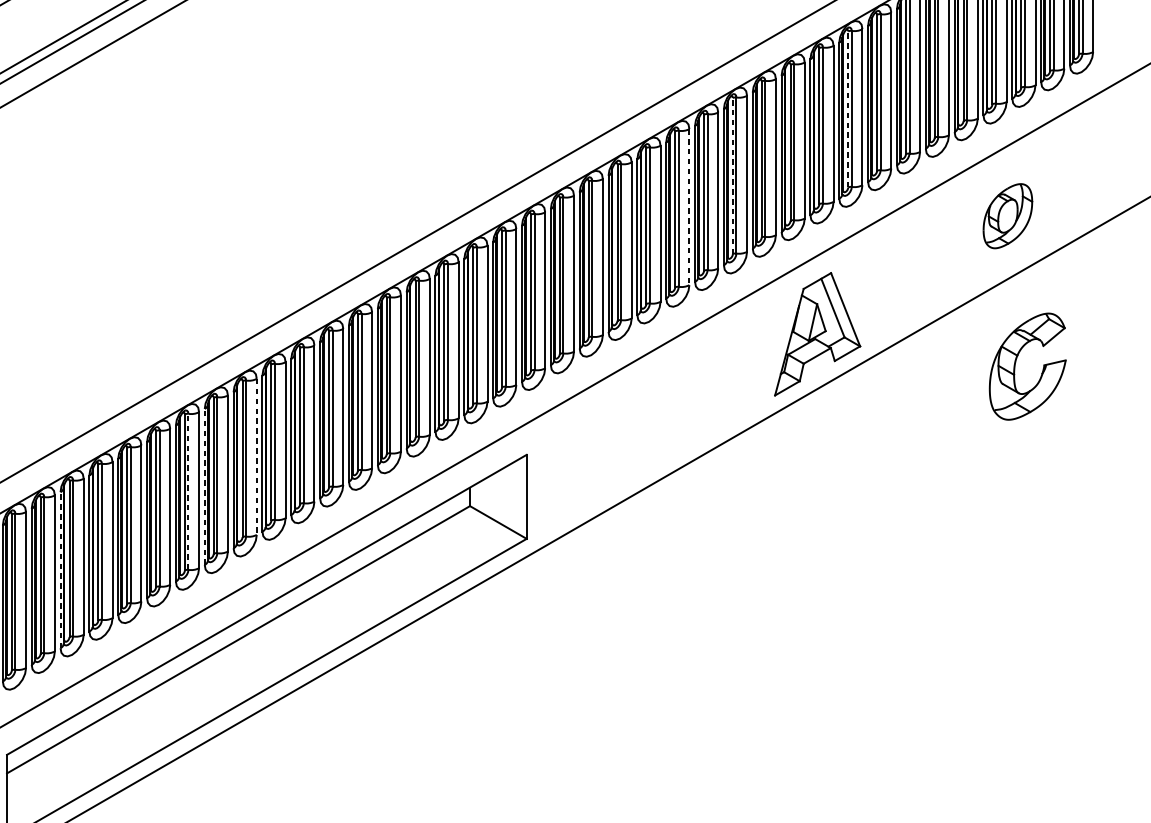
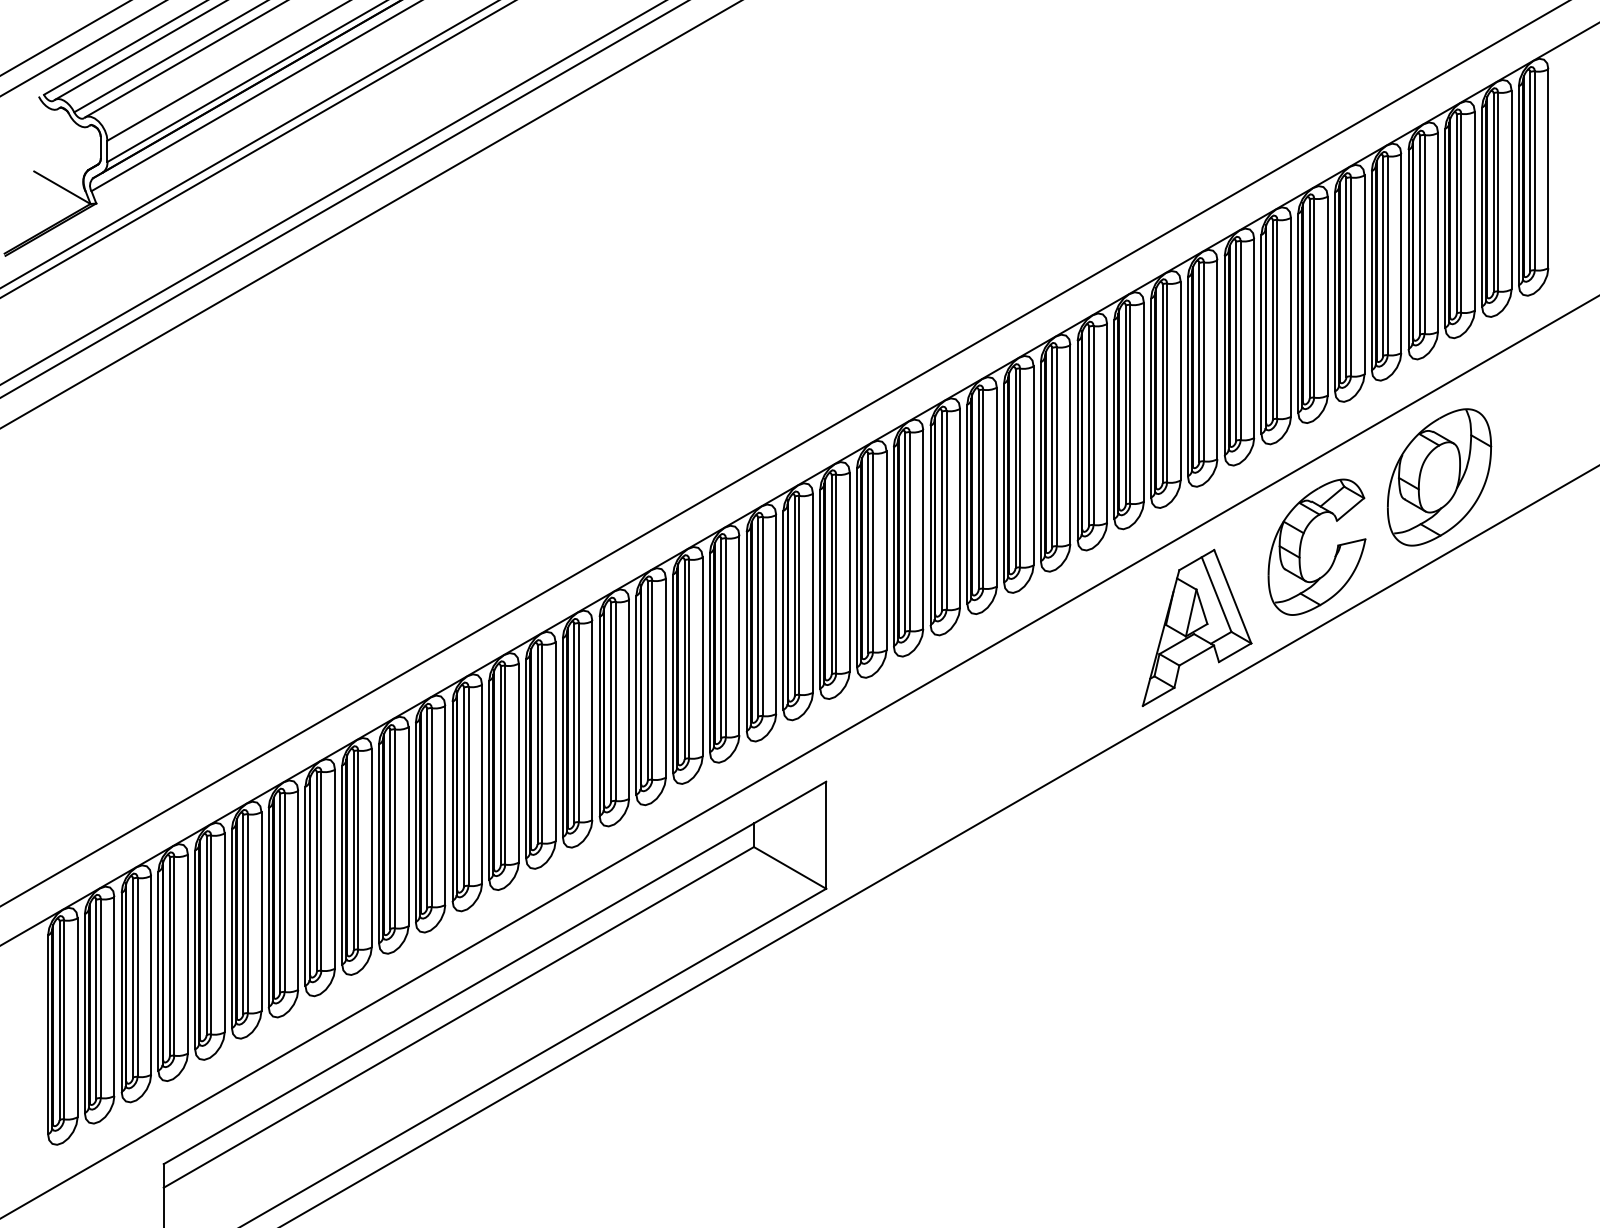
line: (848, 108) -> (1236, 340), dashed -> solid
line: (733, 175) -> (1089, 425), dashed -> solid
line: (689, 207) -> (1033, 466), dashed -> solid
part: (1007, 216) -> (1439, 477), size x1.67
part: (1015, 366) -> (1301, 546), moved
line: (257, 457) -> (482, 784), dashed -> solid
line: (204, 486) -> (415, 822), dashed -> solid
line: (188, 491) -> (395, 828), dashed -> solid
line: (60, 570) -> (231, 928), dashed -> solid

